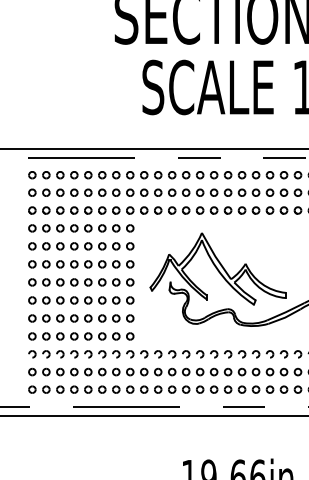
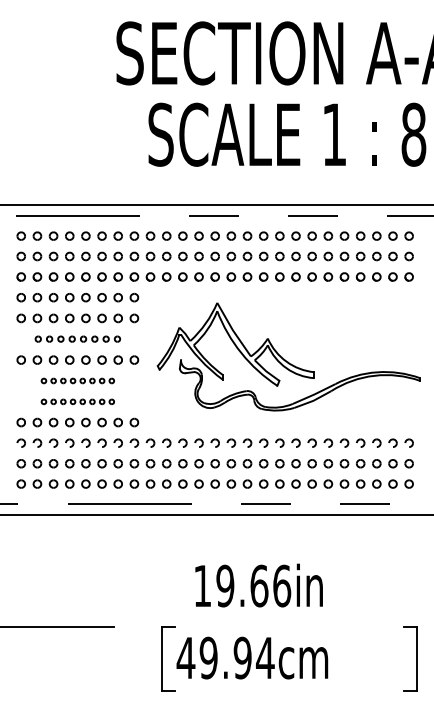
part: (81, 263) -> (77, 338), size x0.7
part: (81, 300) -> (77, 380), size x0.6
part: (81, 318) -> (77, 401), size x0.6

